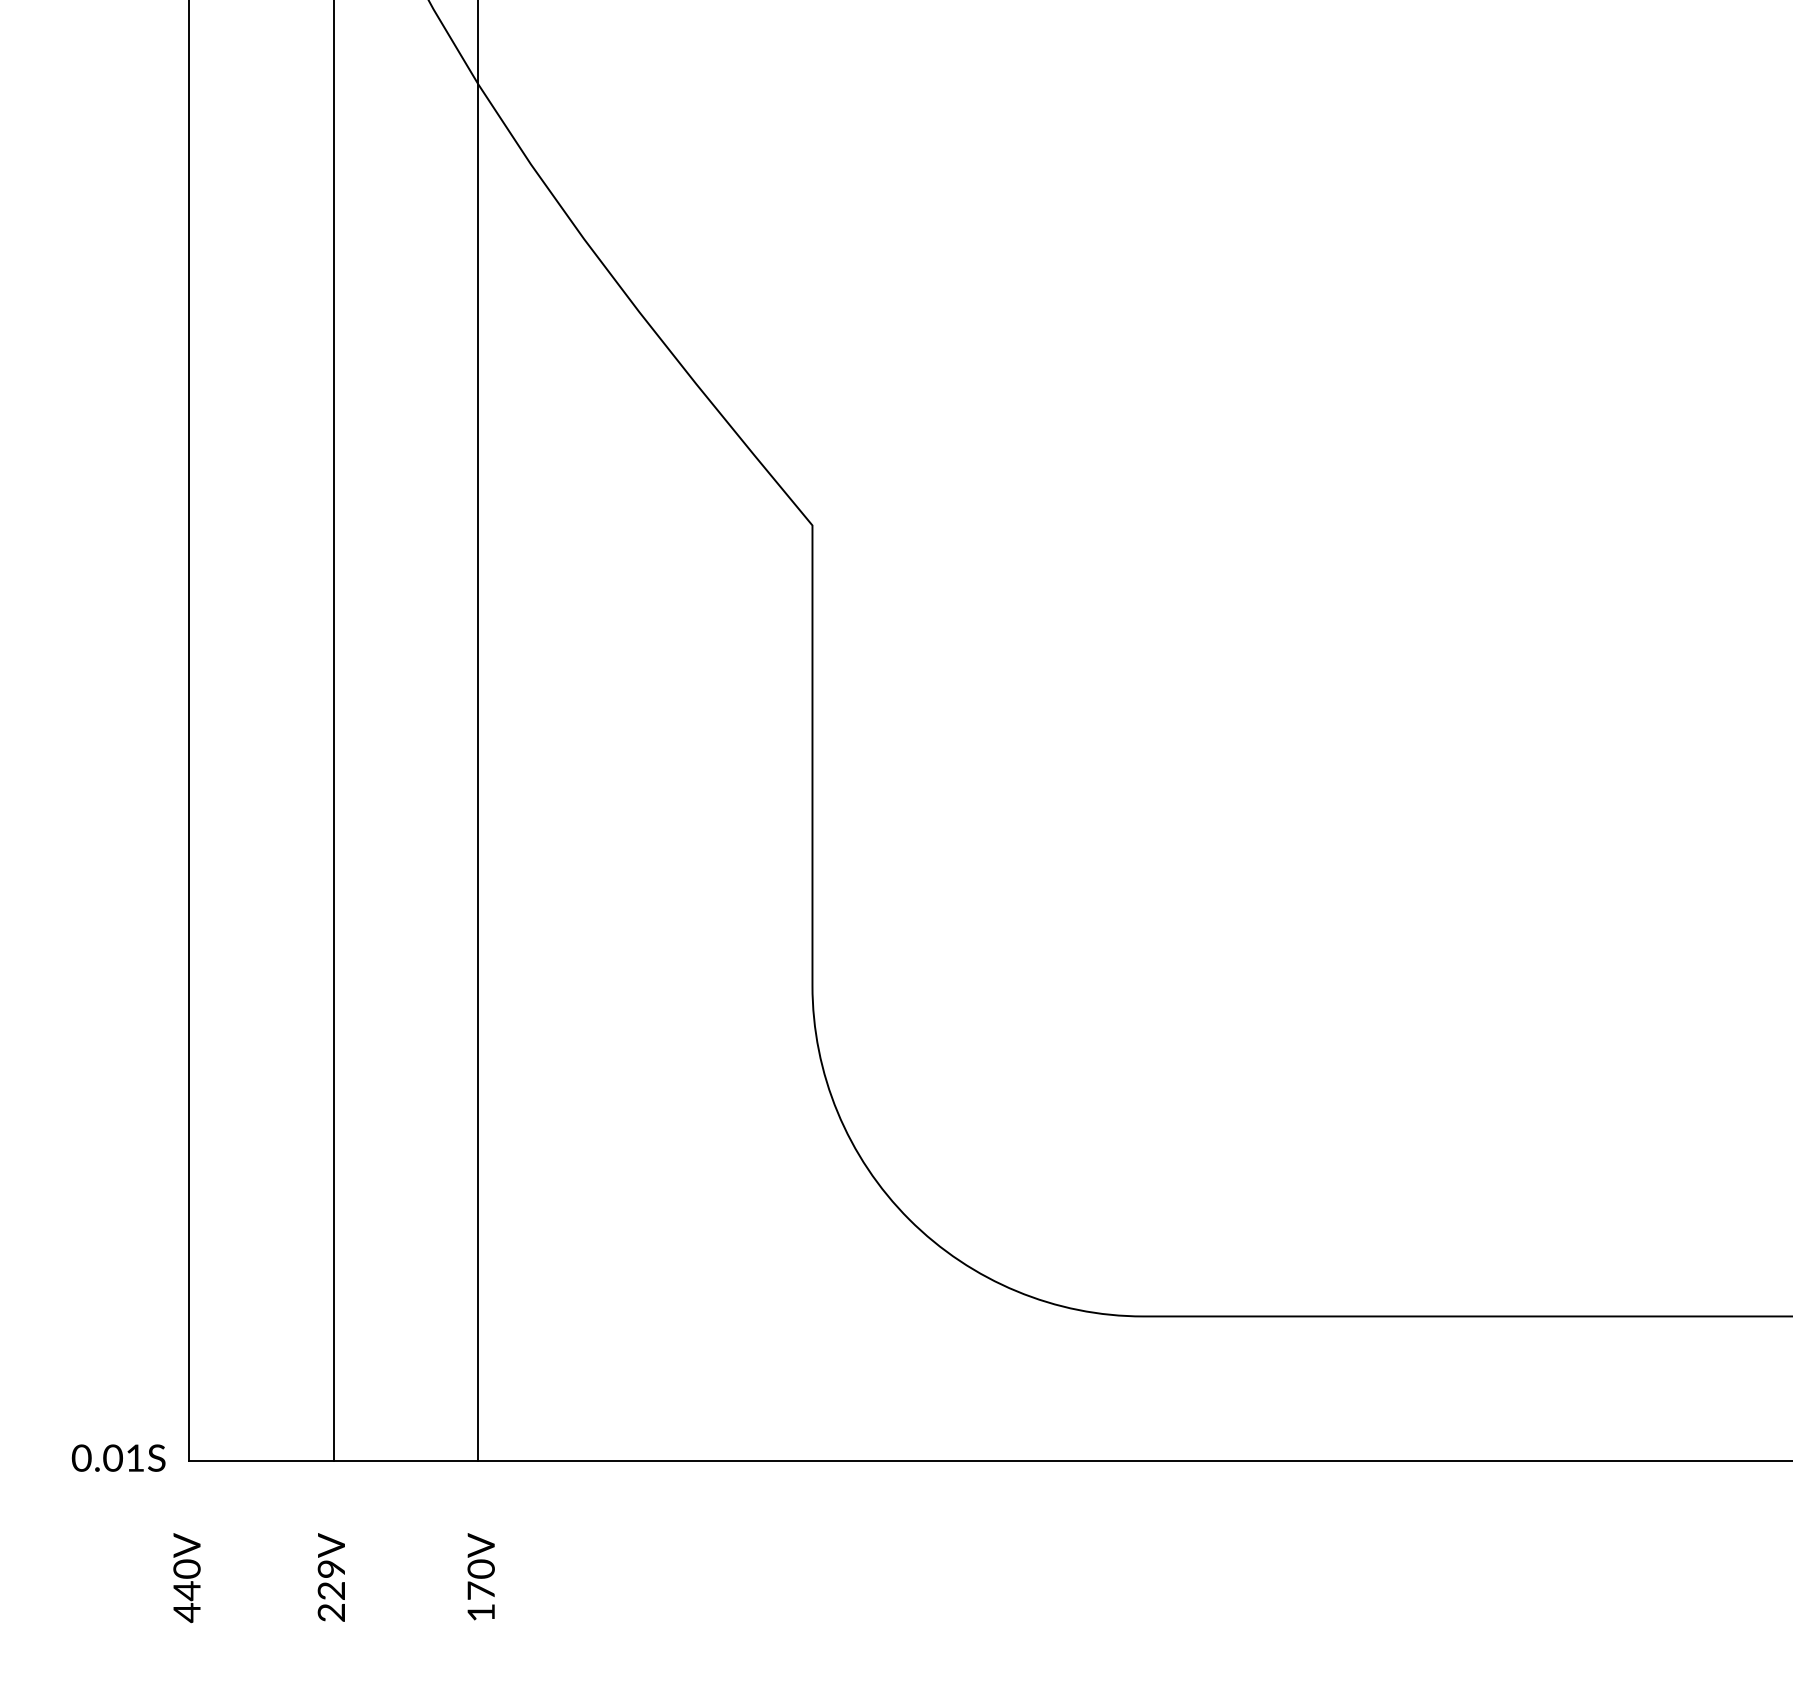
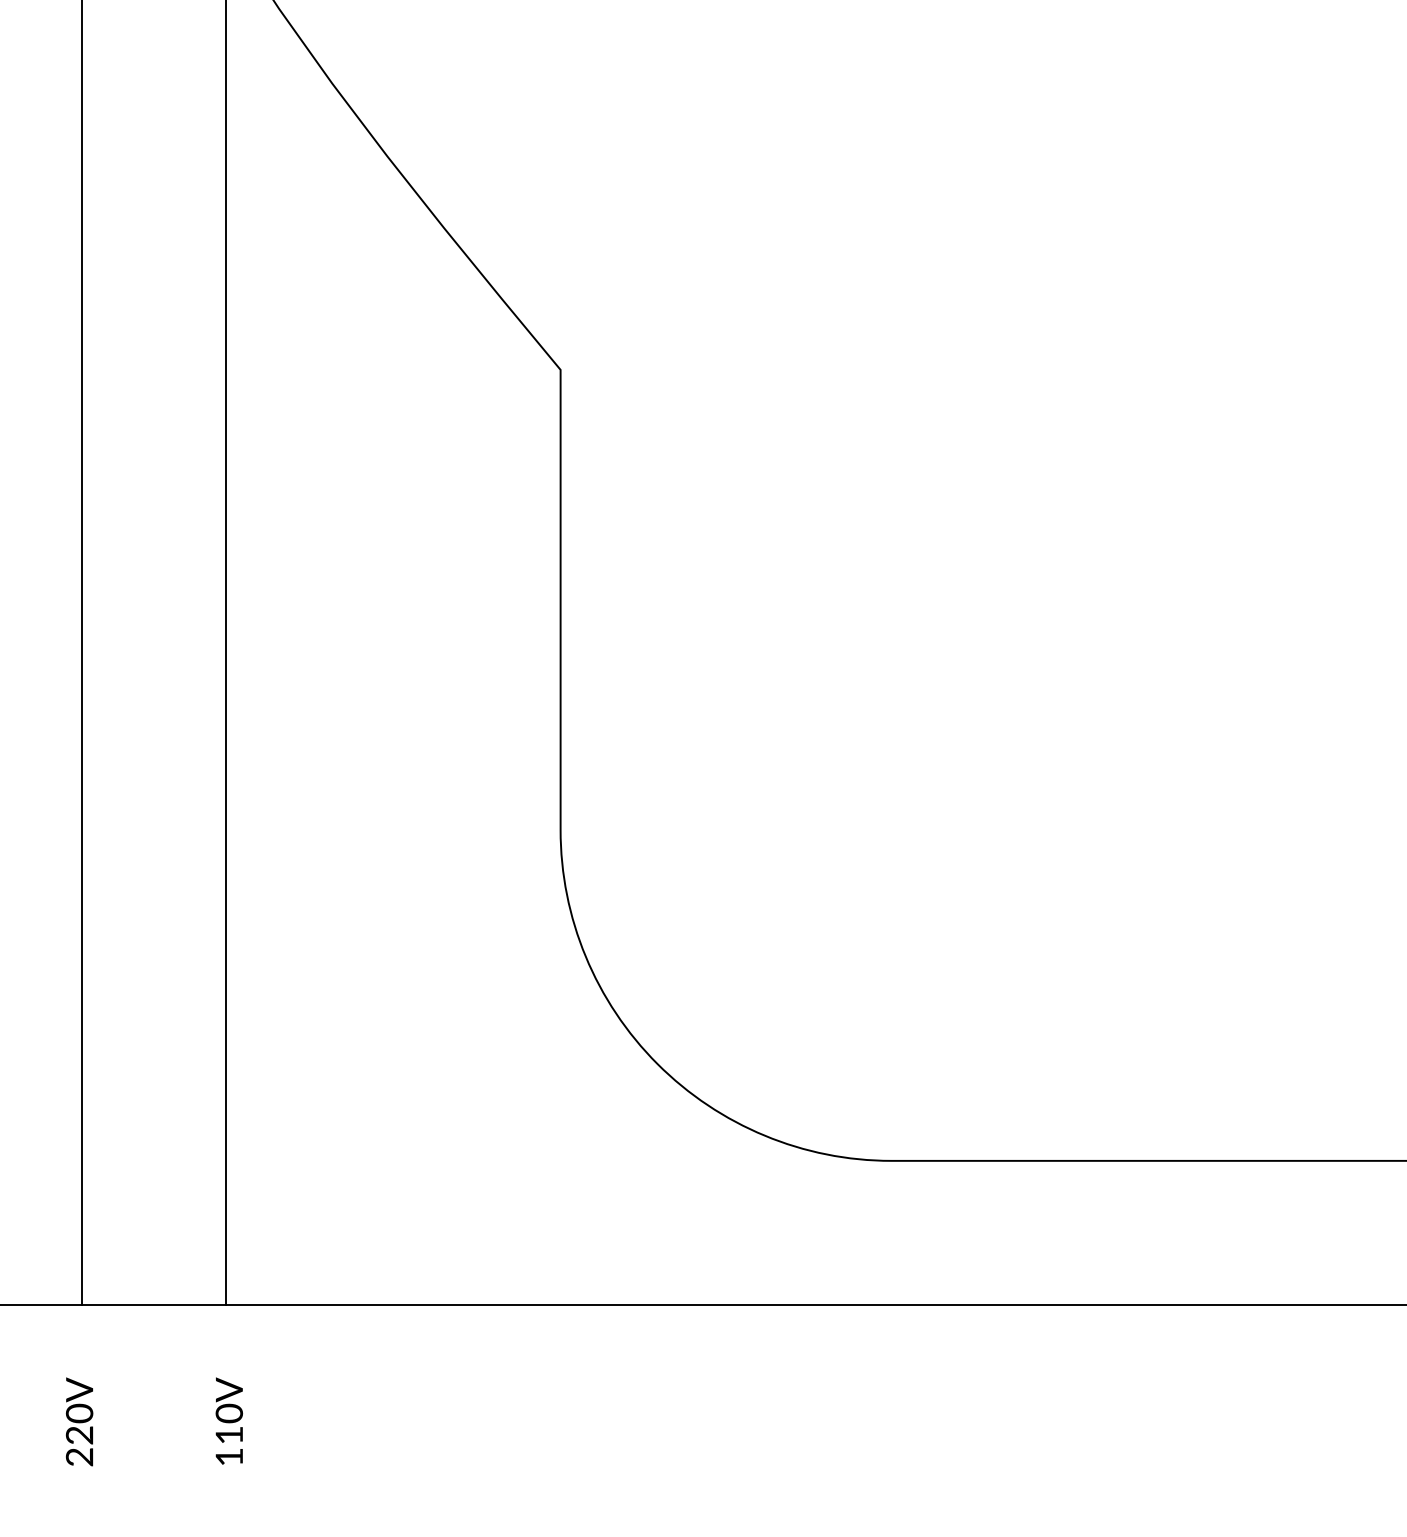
text: (332, 1568) -> (80, 1412), 229V -> 220V
text: (480, 1590) -> (228, 1434), 170V -> 110V

